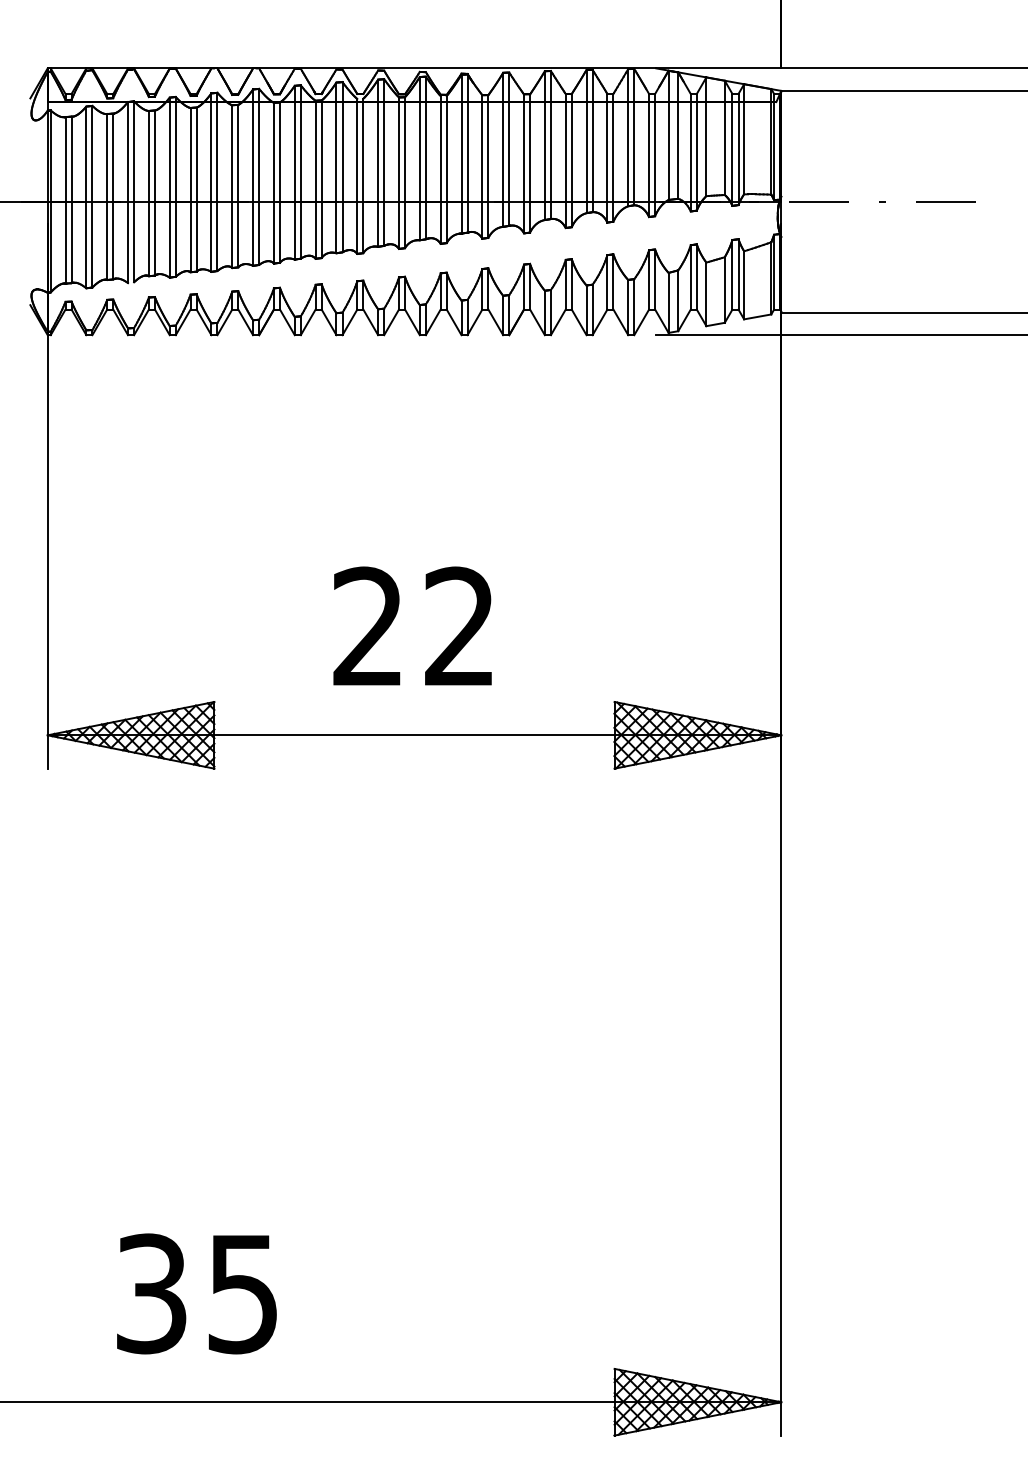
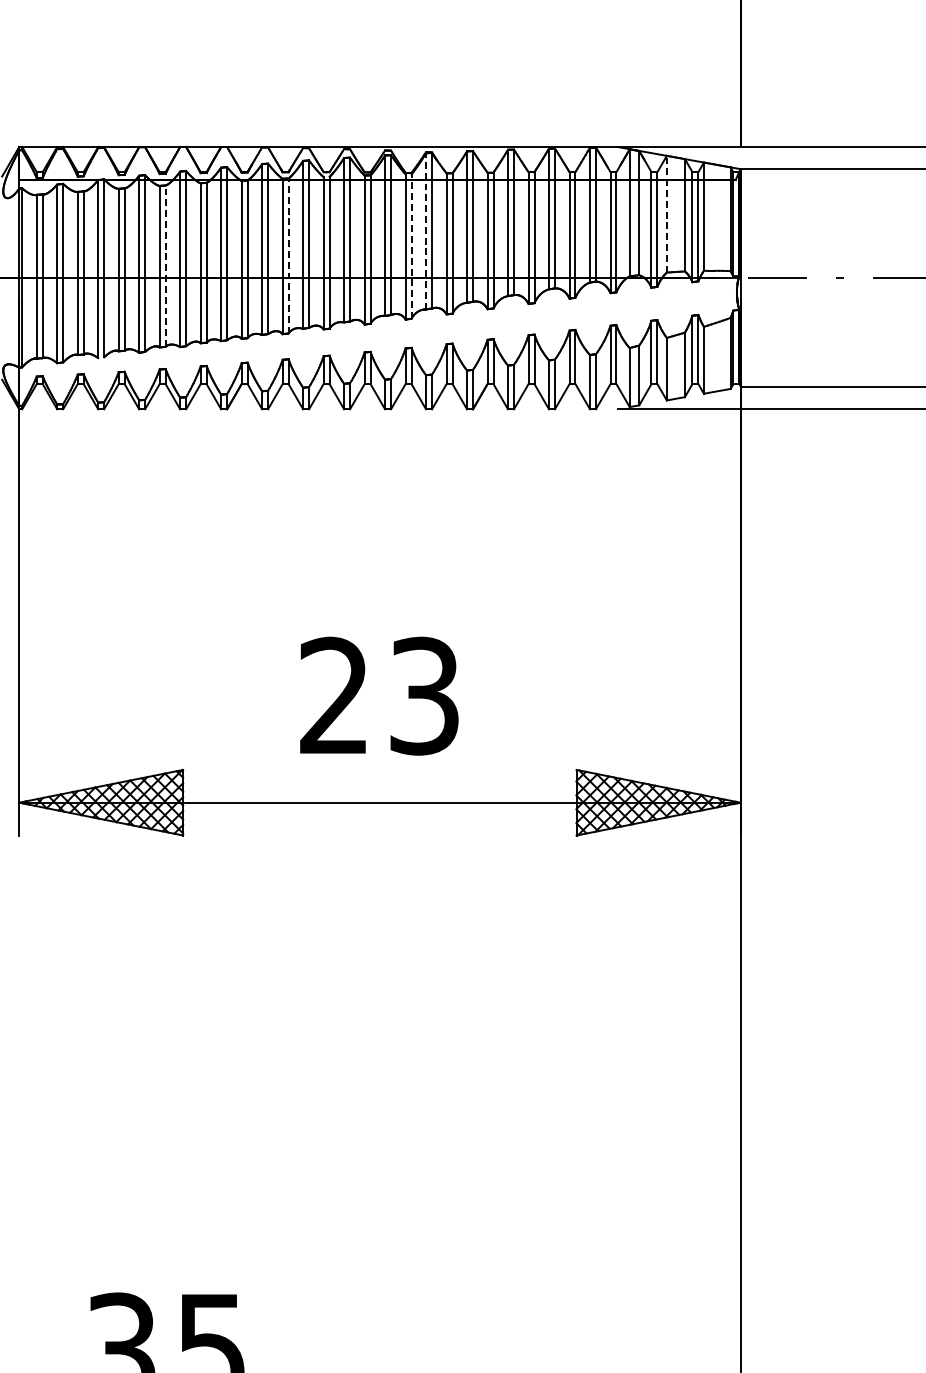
line: (706, 136) -> (666, 213), solid -> dashed
line: (461, 153) -> (426, 230), solid -> dashed
line: (446, 169) -> (411, 246), solid -> dashed
line: (321, 179) -> (288, 256), solid -> dashed
line: (196, 189) -> (165, 266), solid -> dashed
text: (459, 626) -> (424, 695), 22 -> 23

